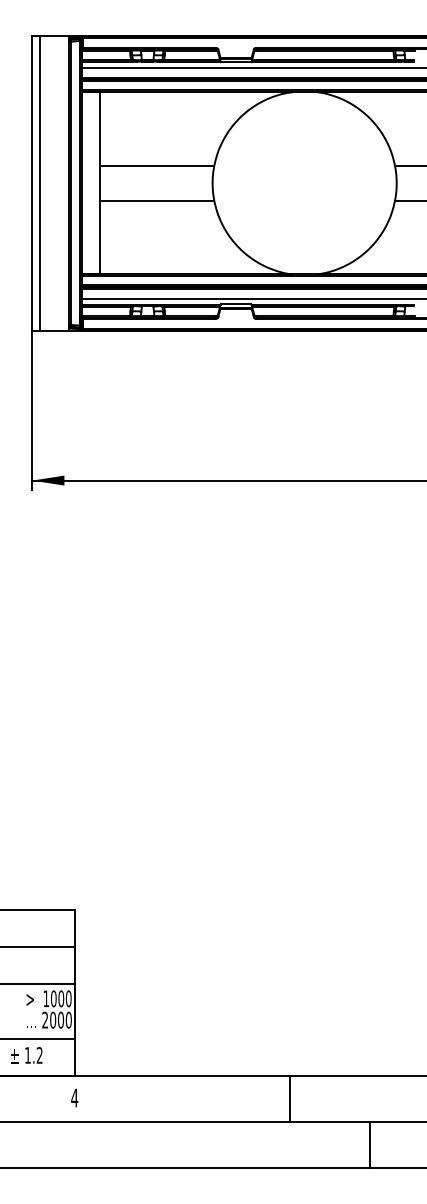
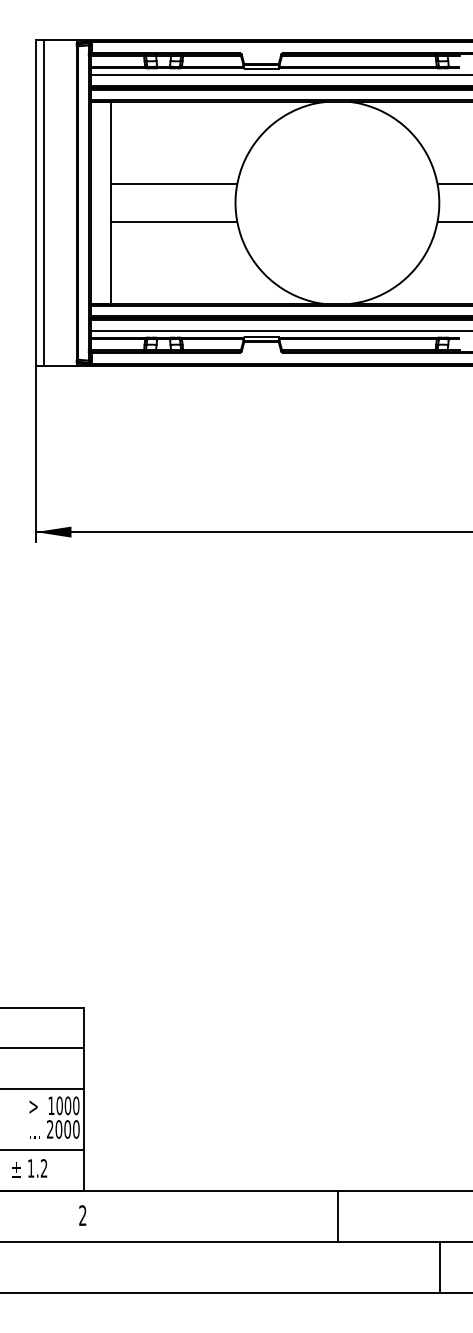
text: (74, 1097) -> (82, 1215), 4 -> 2
line: (290, 1098) -> (338, 1216), moved
line: (370, 1144) -> (440, 1267), moved

